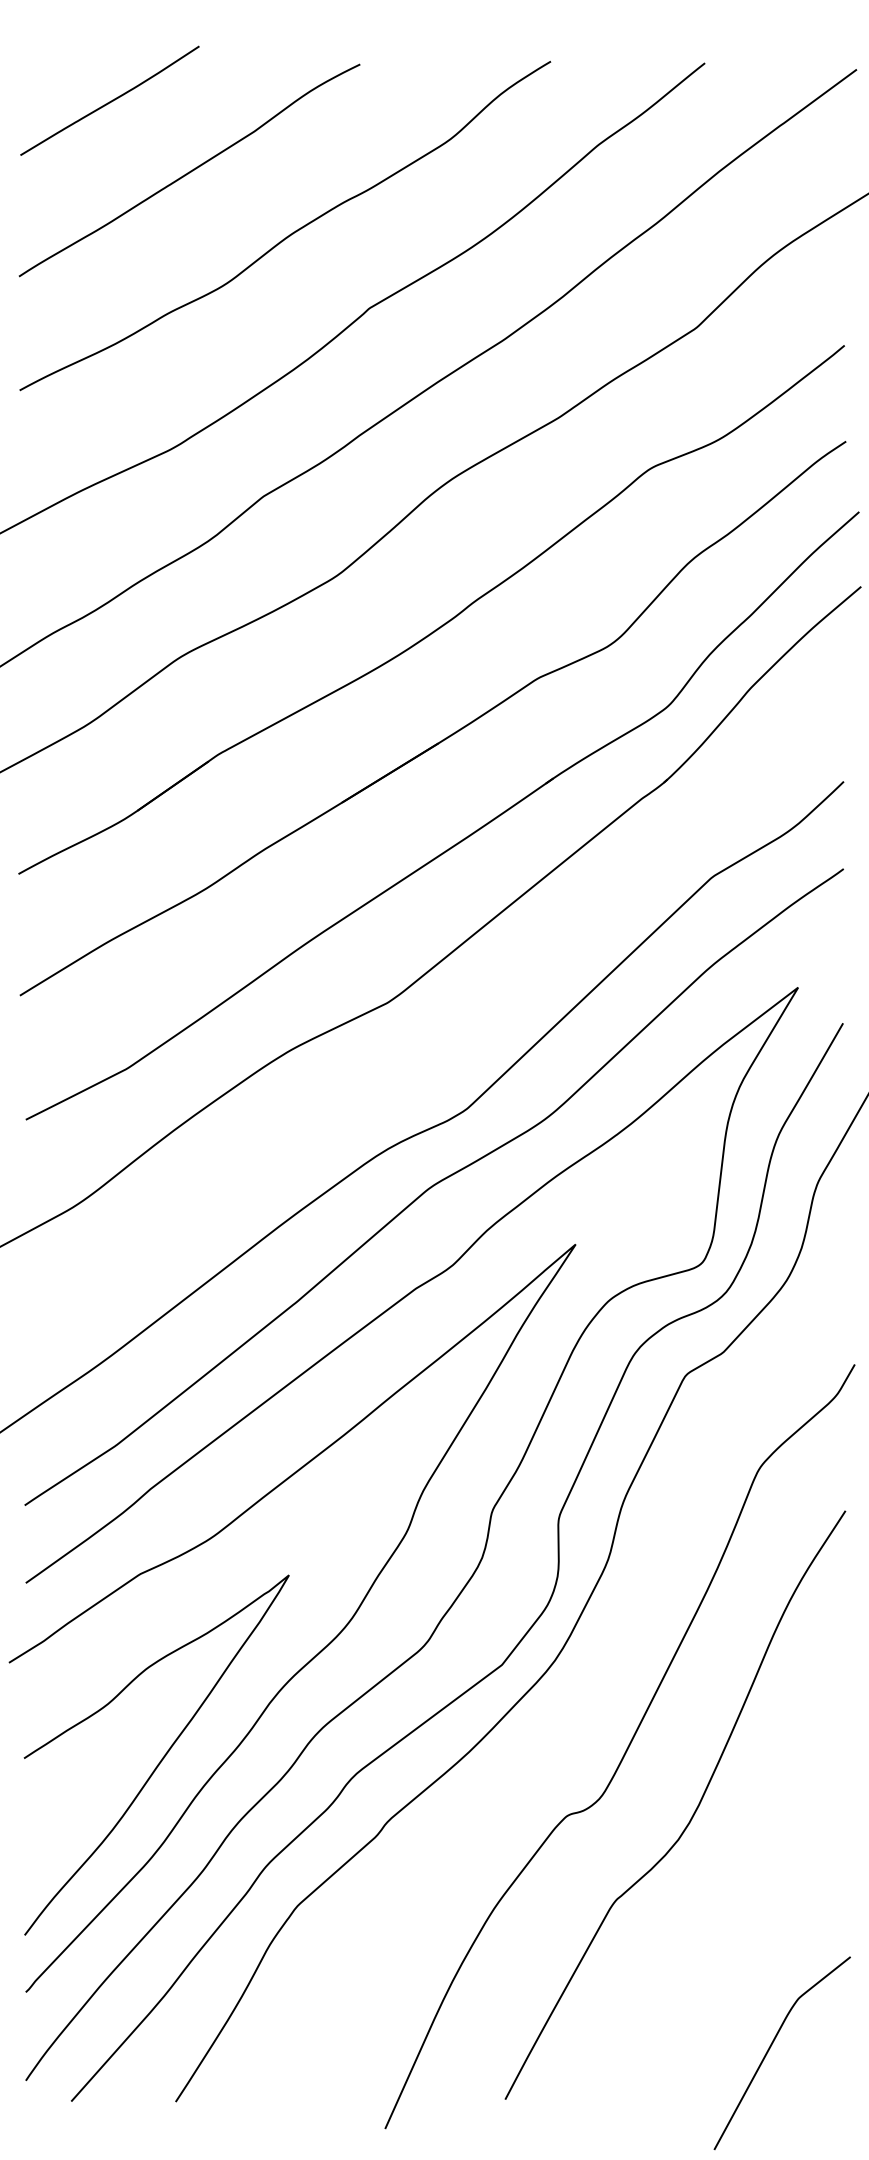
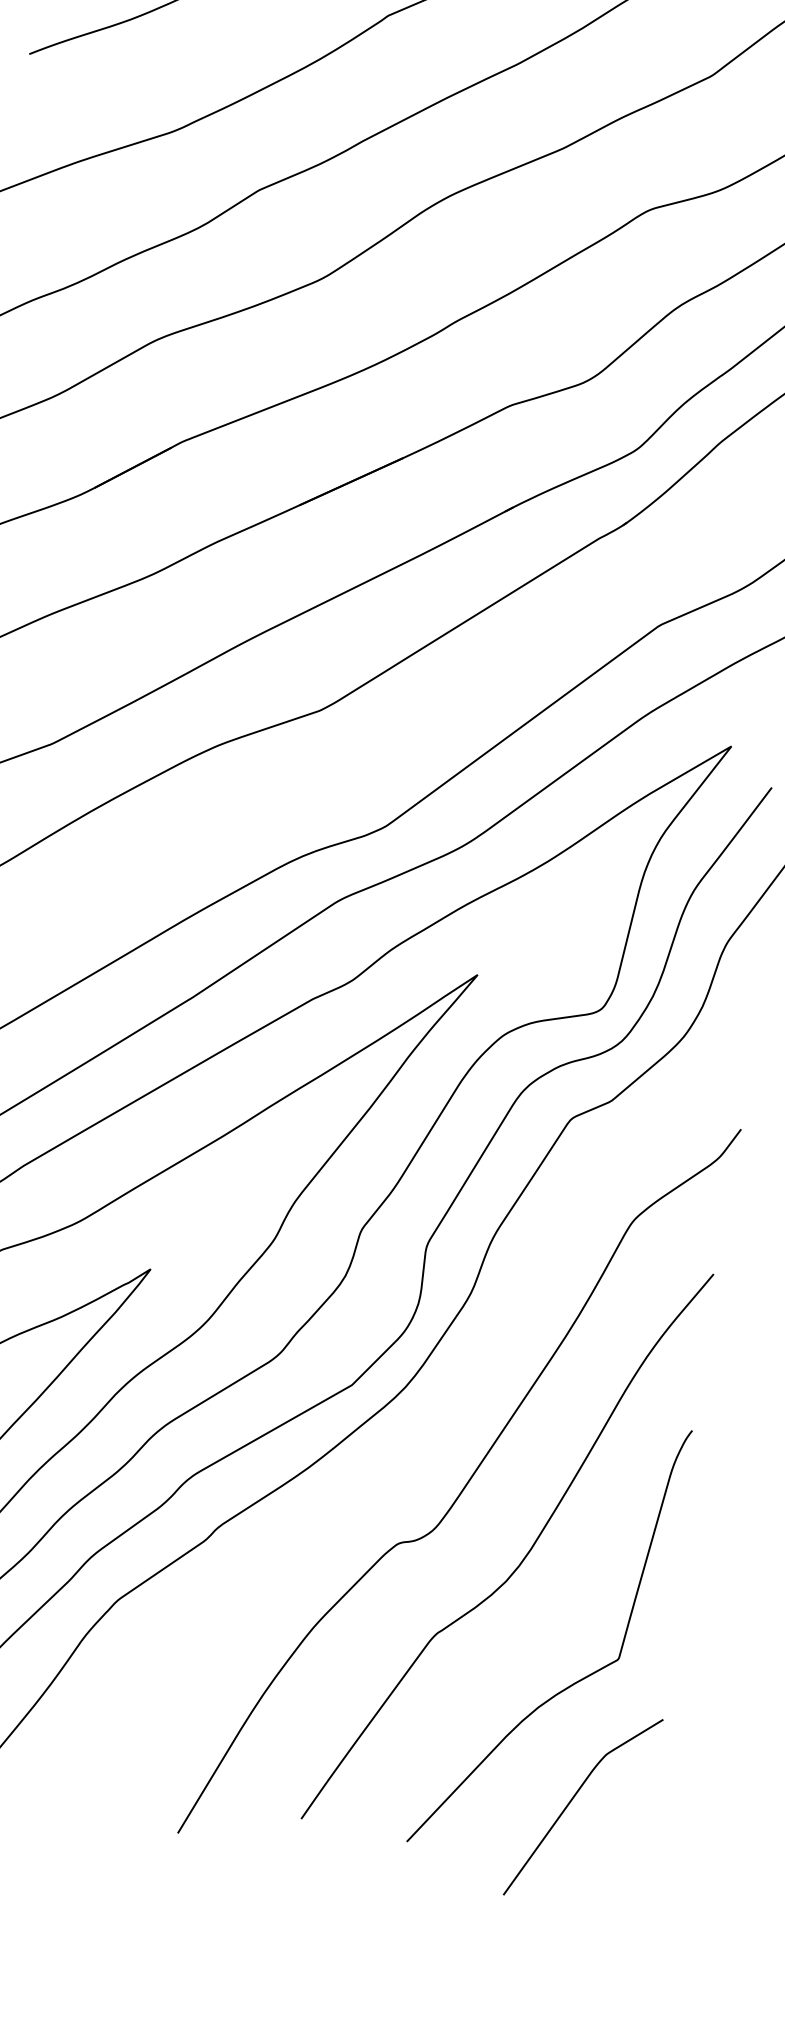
curve: (760, 1929) -> (576, 1681), added

